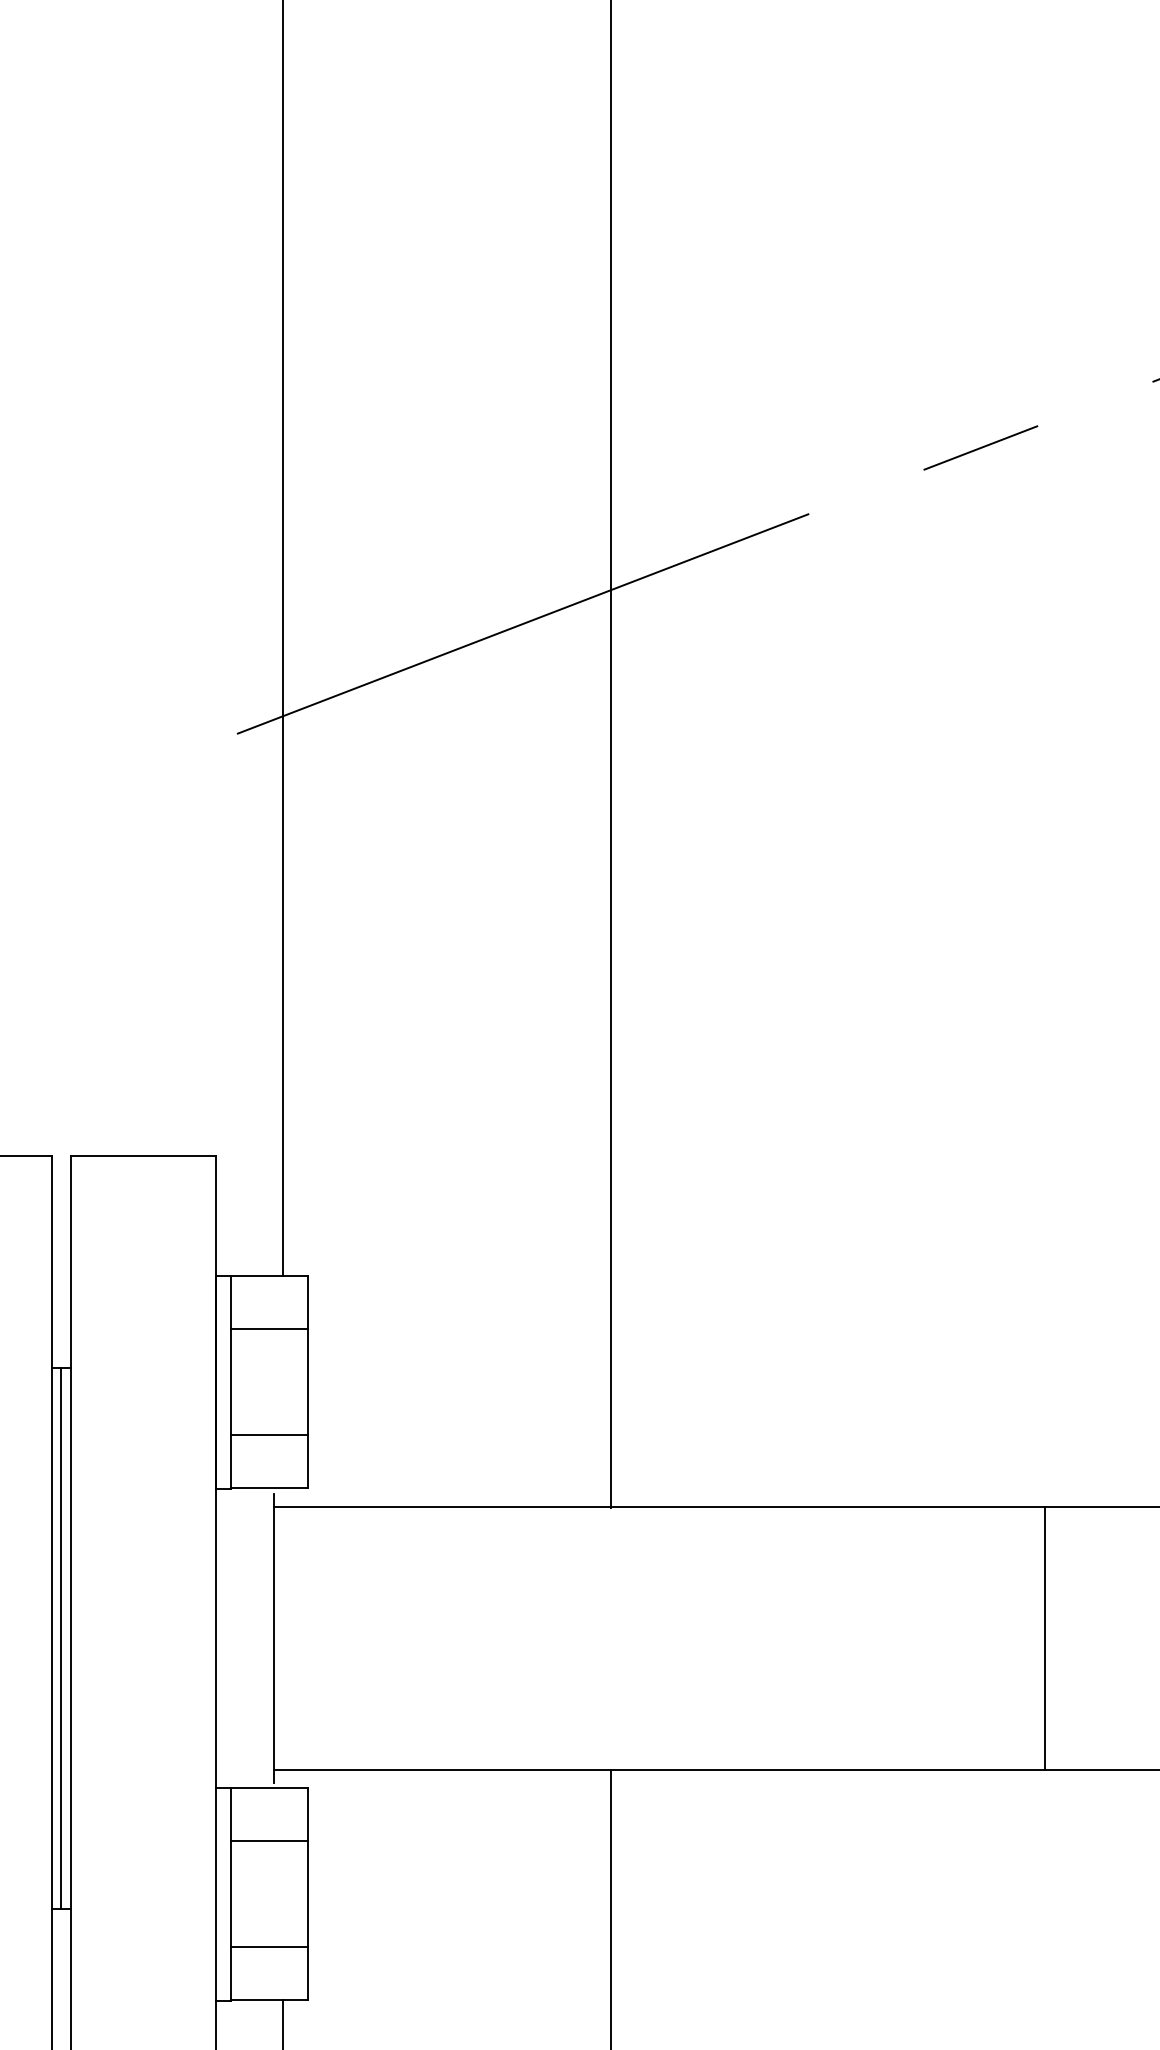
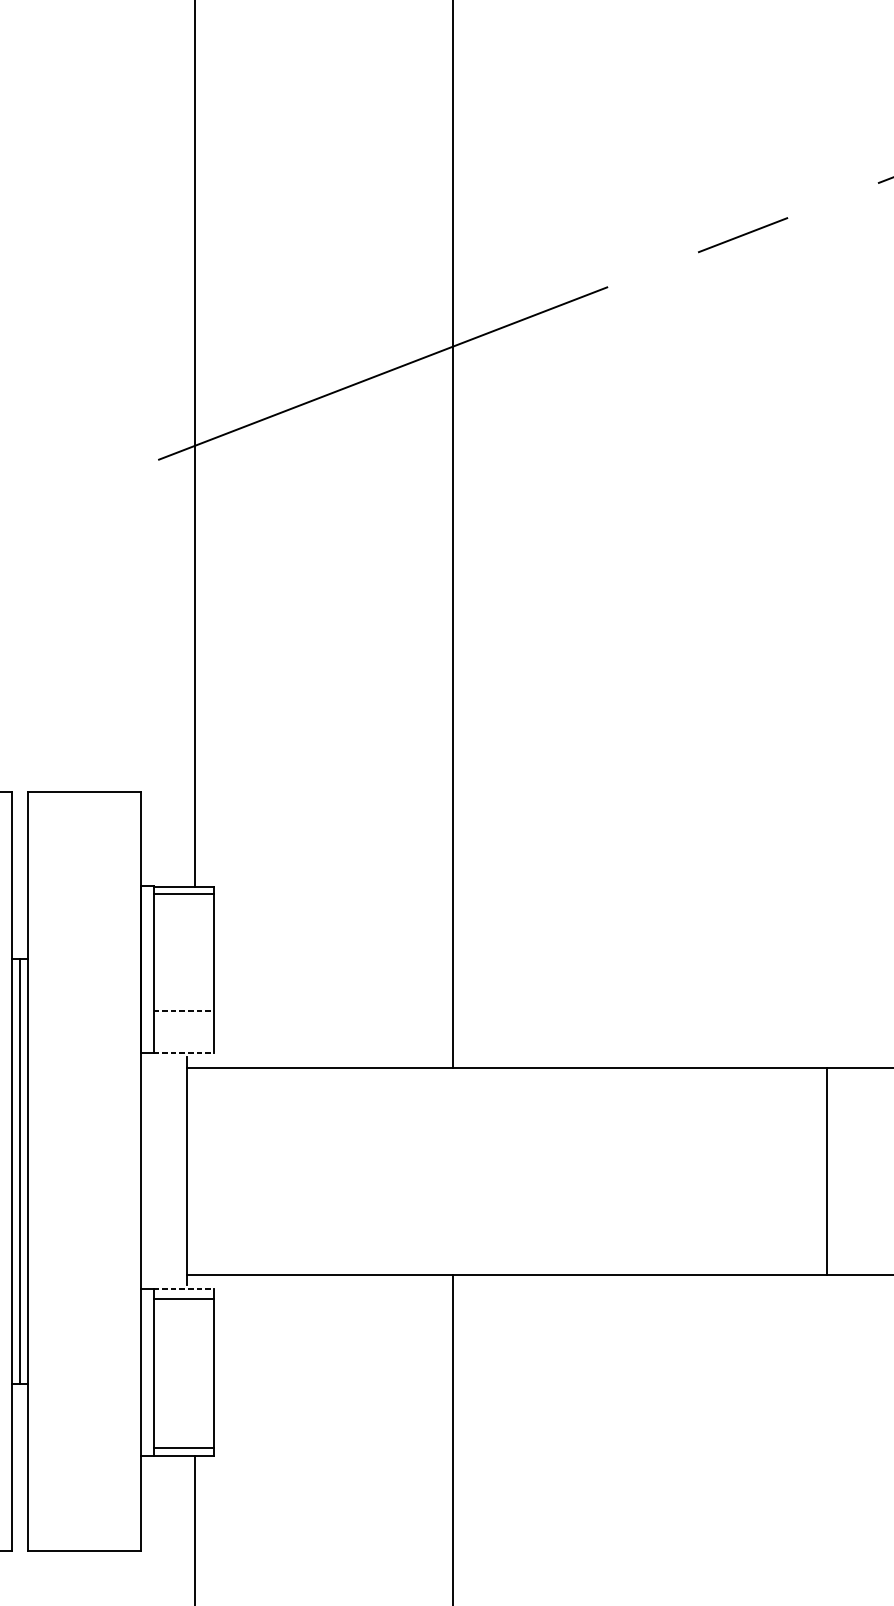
line: (269, 1329) -> (183, 894), moved
line: (269, 1435) -> (183, 1011), solid -> dashed
line: (269, 1488) -> (183, 1053), solid -> dashed
line: (1044, 1638) -> (826, 1171), moved
line: (269, 1788) -> (183, 1289), solid -> dashed
line: (269, 1841) -> (183, 1298), moved
line: (269, 1947) -> (183, 1448), moved

